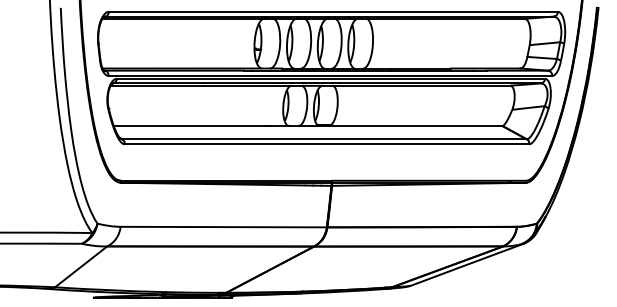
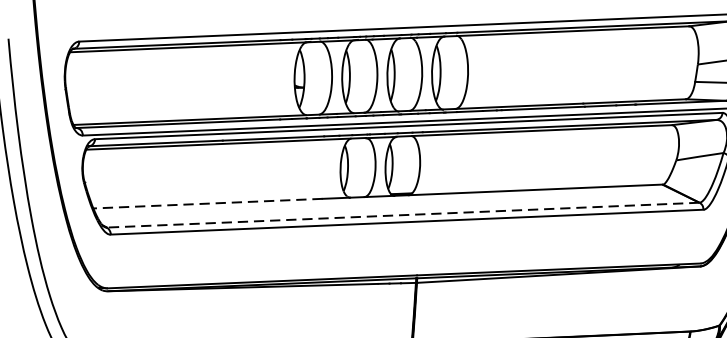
line: (191, 125) -> (207, 203), solid -> dashed
line: (324, 139) -> (402, 215), solid -> dashed

